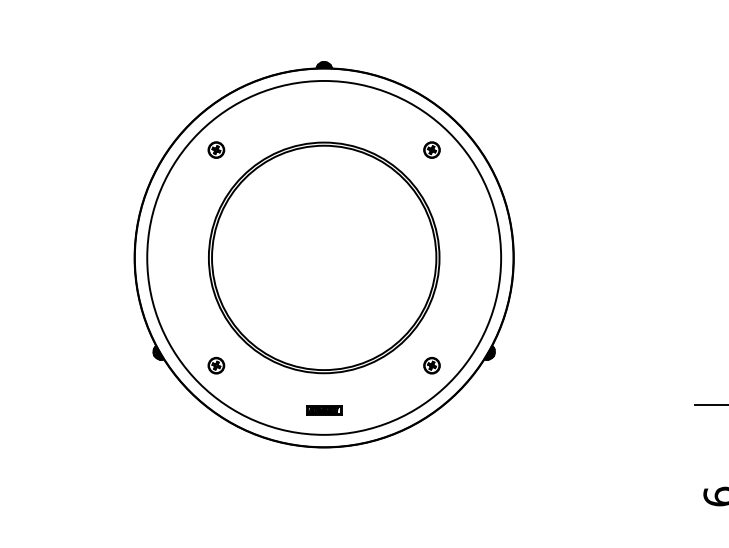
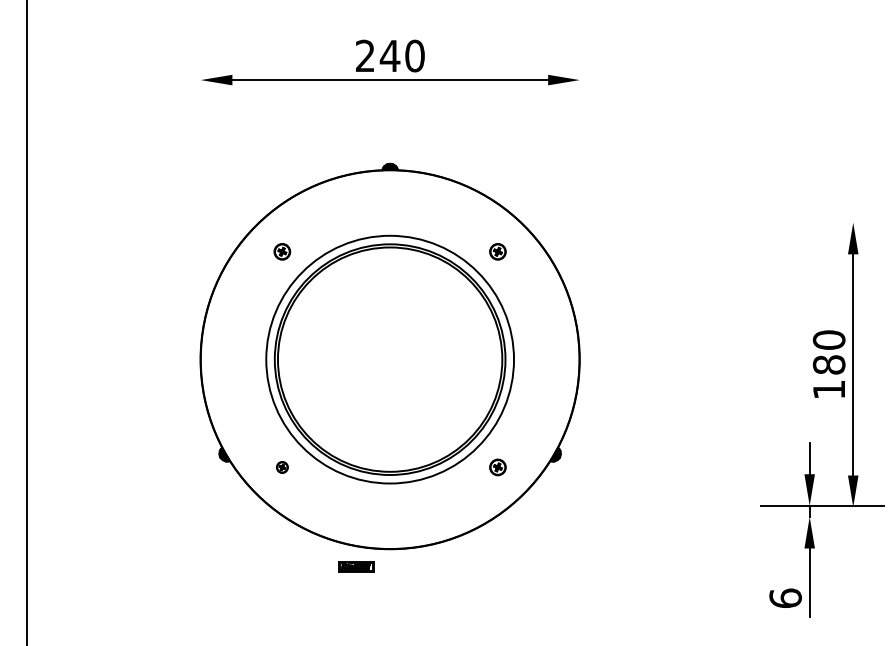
circle: (324, 257) -> (390, 359), size x0.7
part: (216, 365) -> (282, 467), size x0.7
part: (324, 409) -> (356, 566), moved

